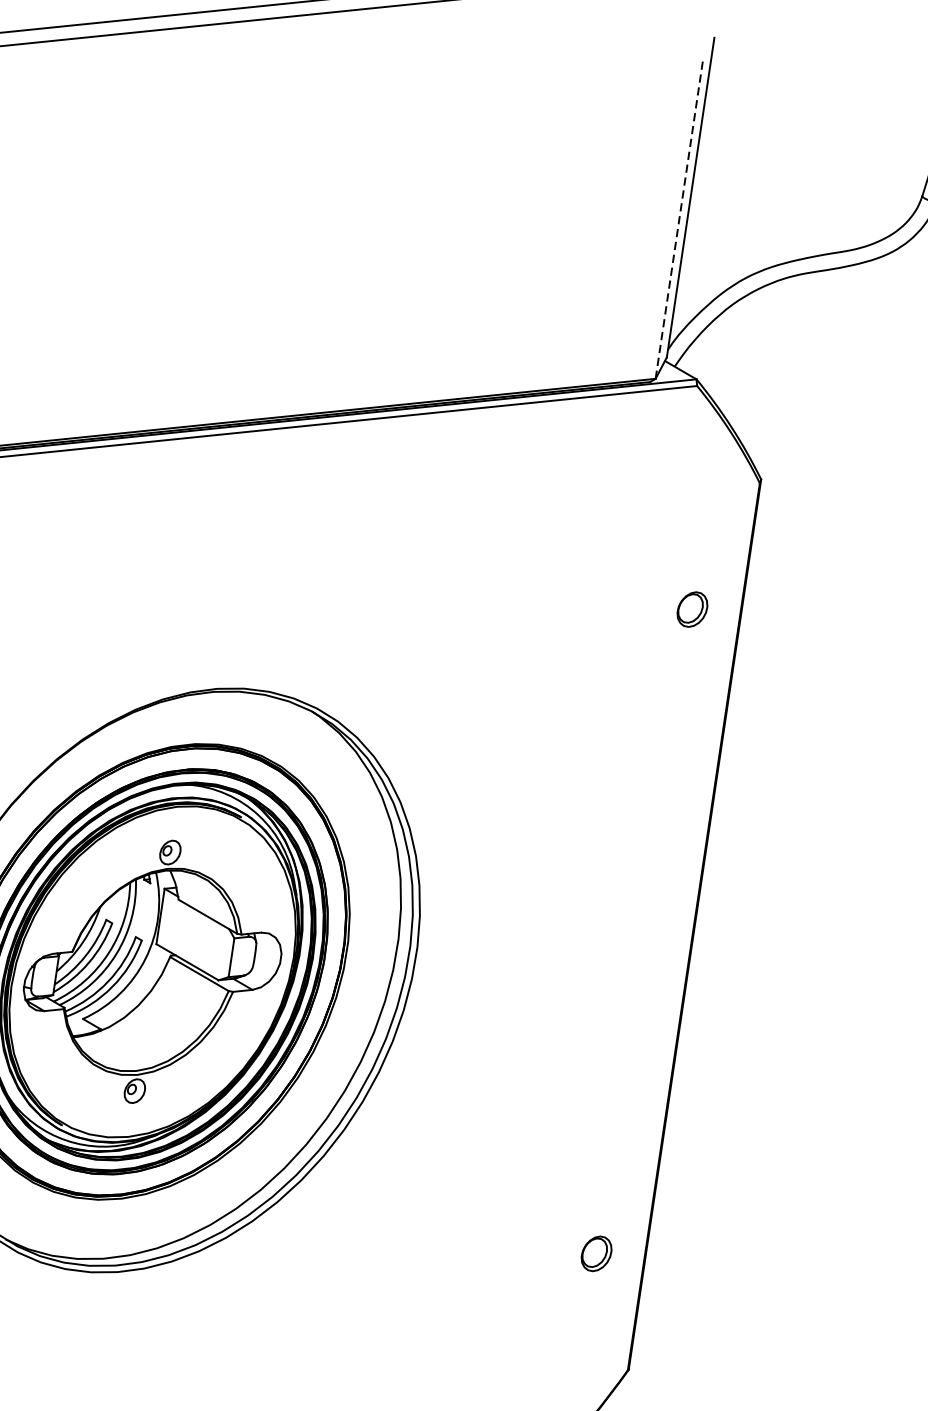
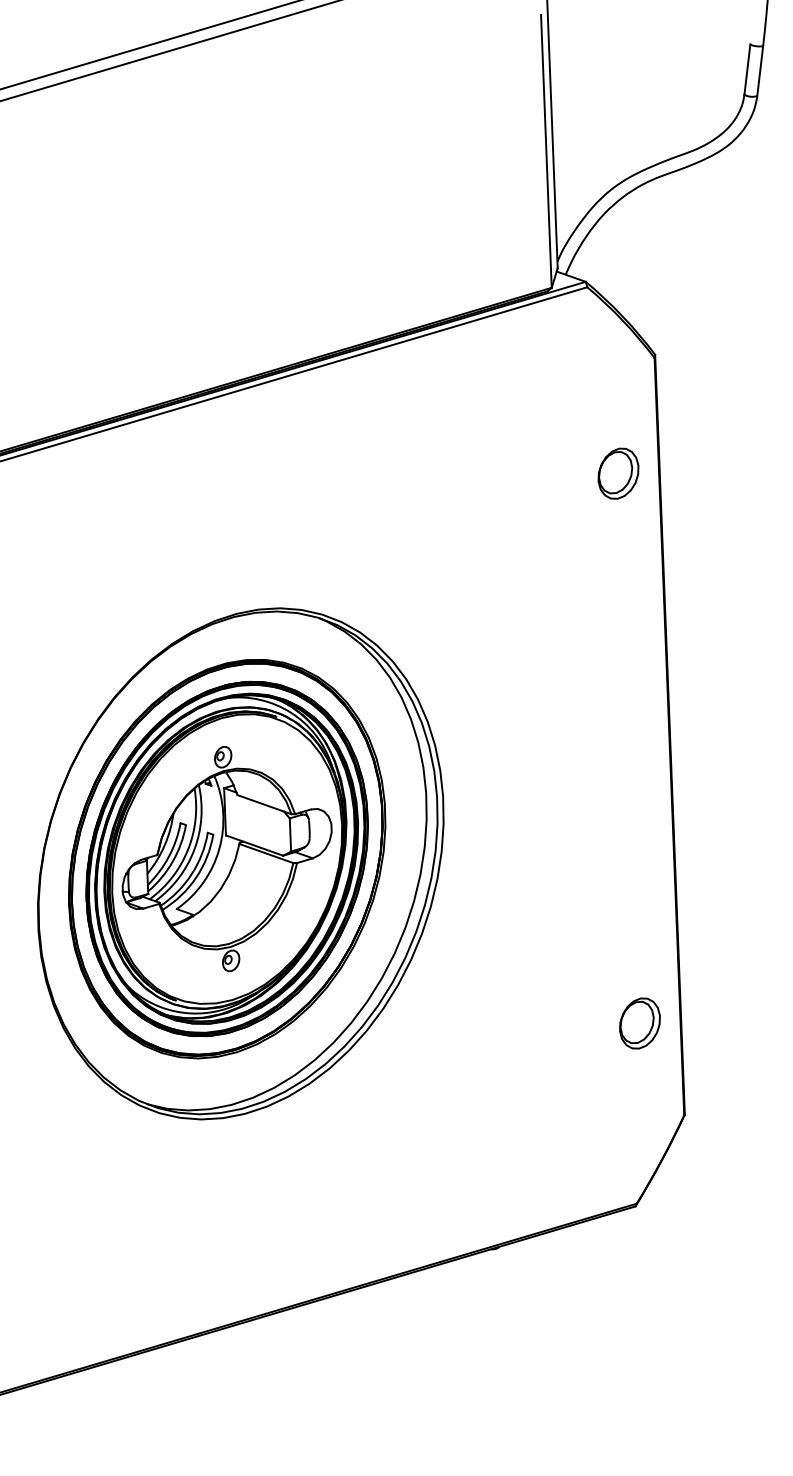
line: (679, 219) -> (546, 151), dashed -> solid
part: (692, 609) -> (618, 473), size x1.67
part: (596, 1253) -> (639, 1023), size x1.67

